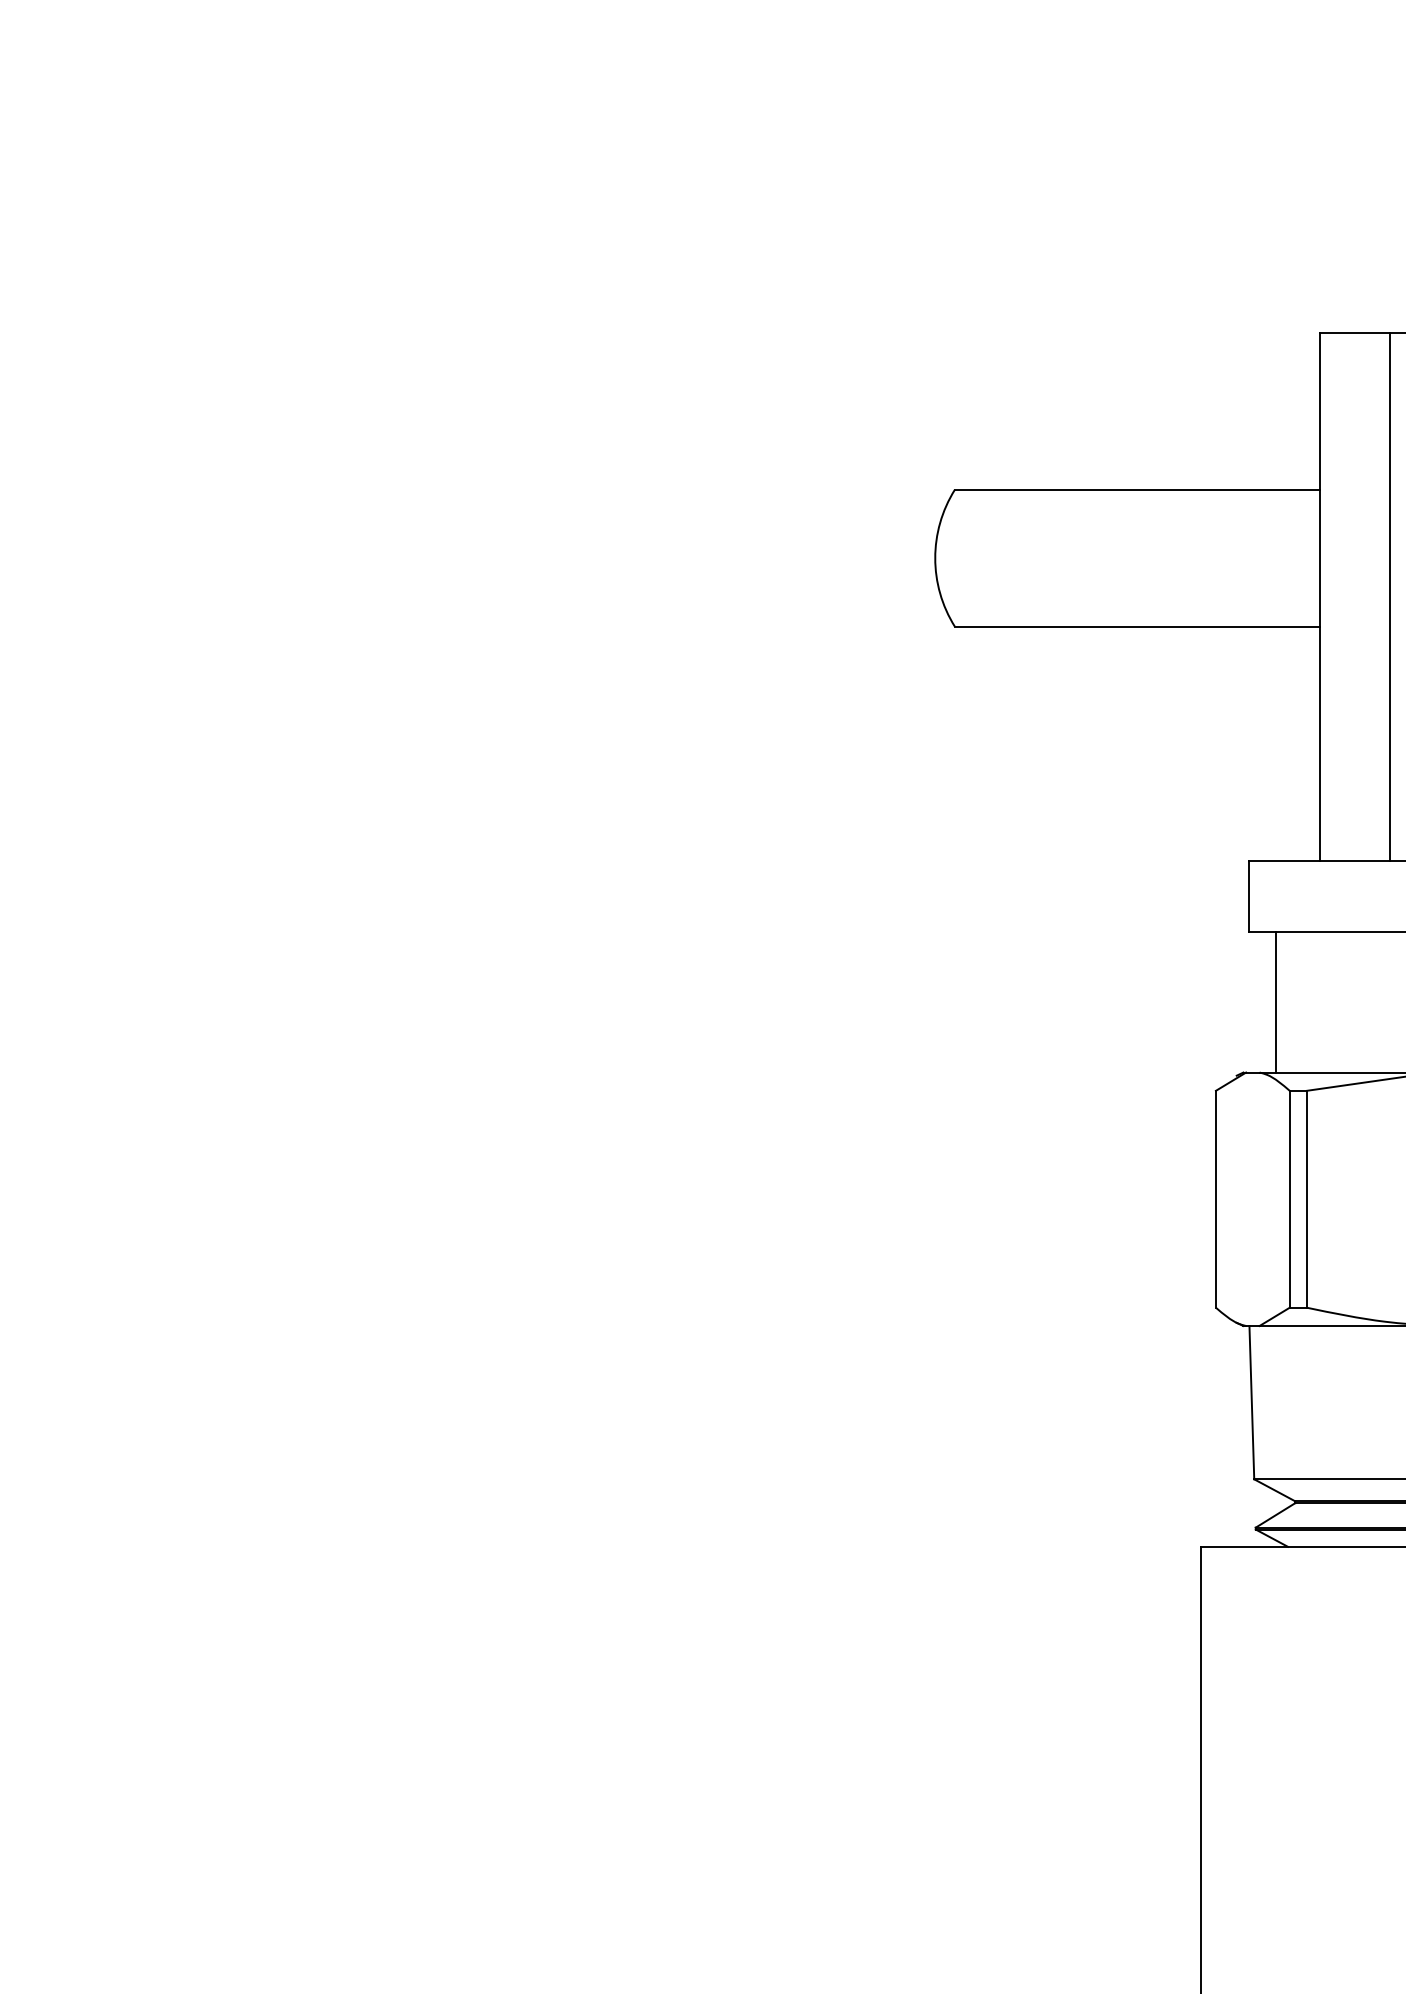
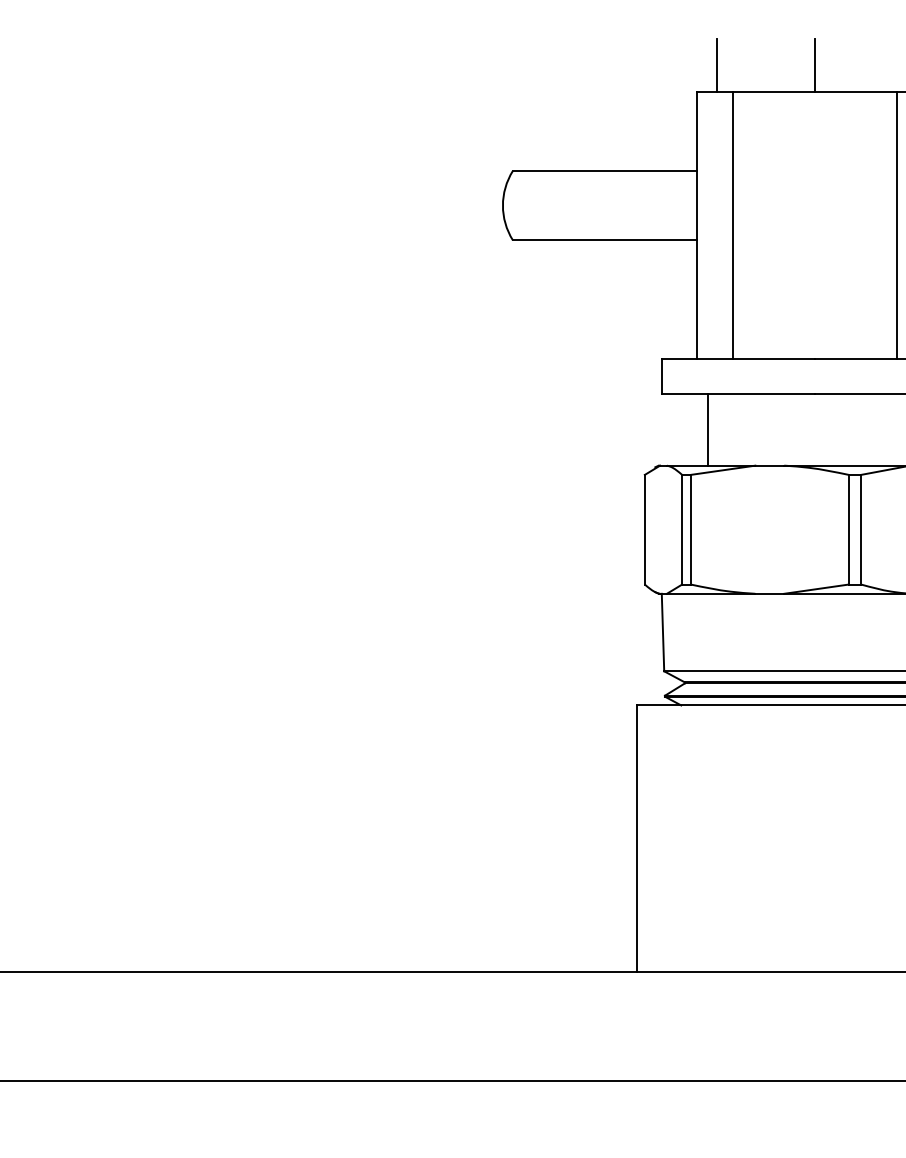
line: (1357, 279) -> (716, 64), added
line: (1276, 1001) -> (708, 429), moved

